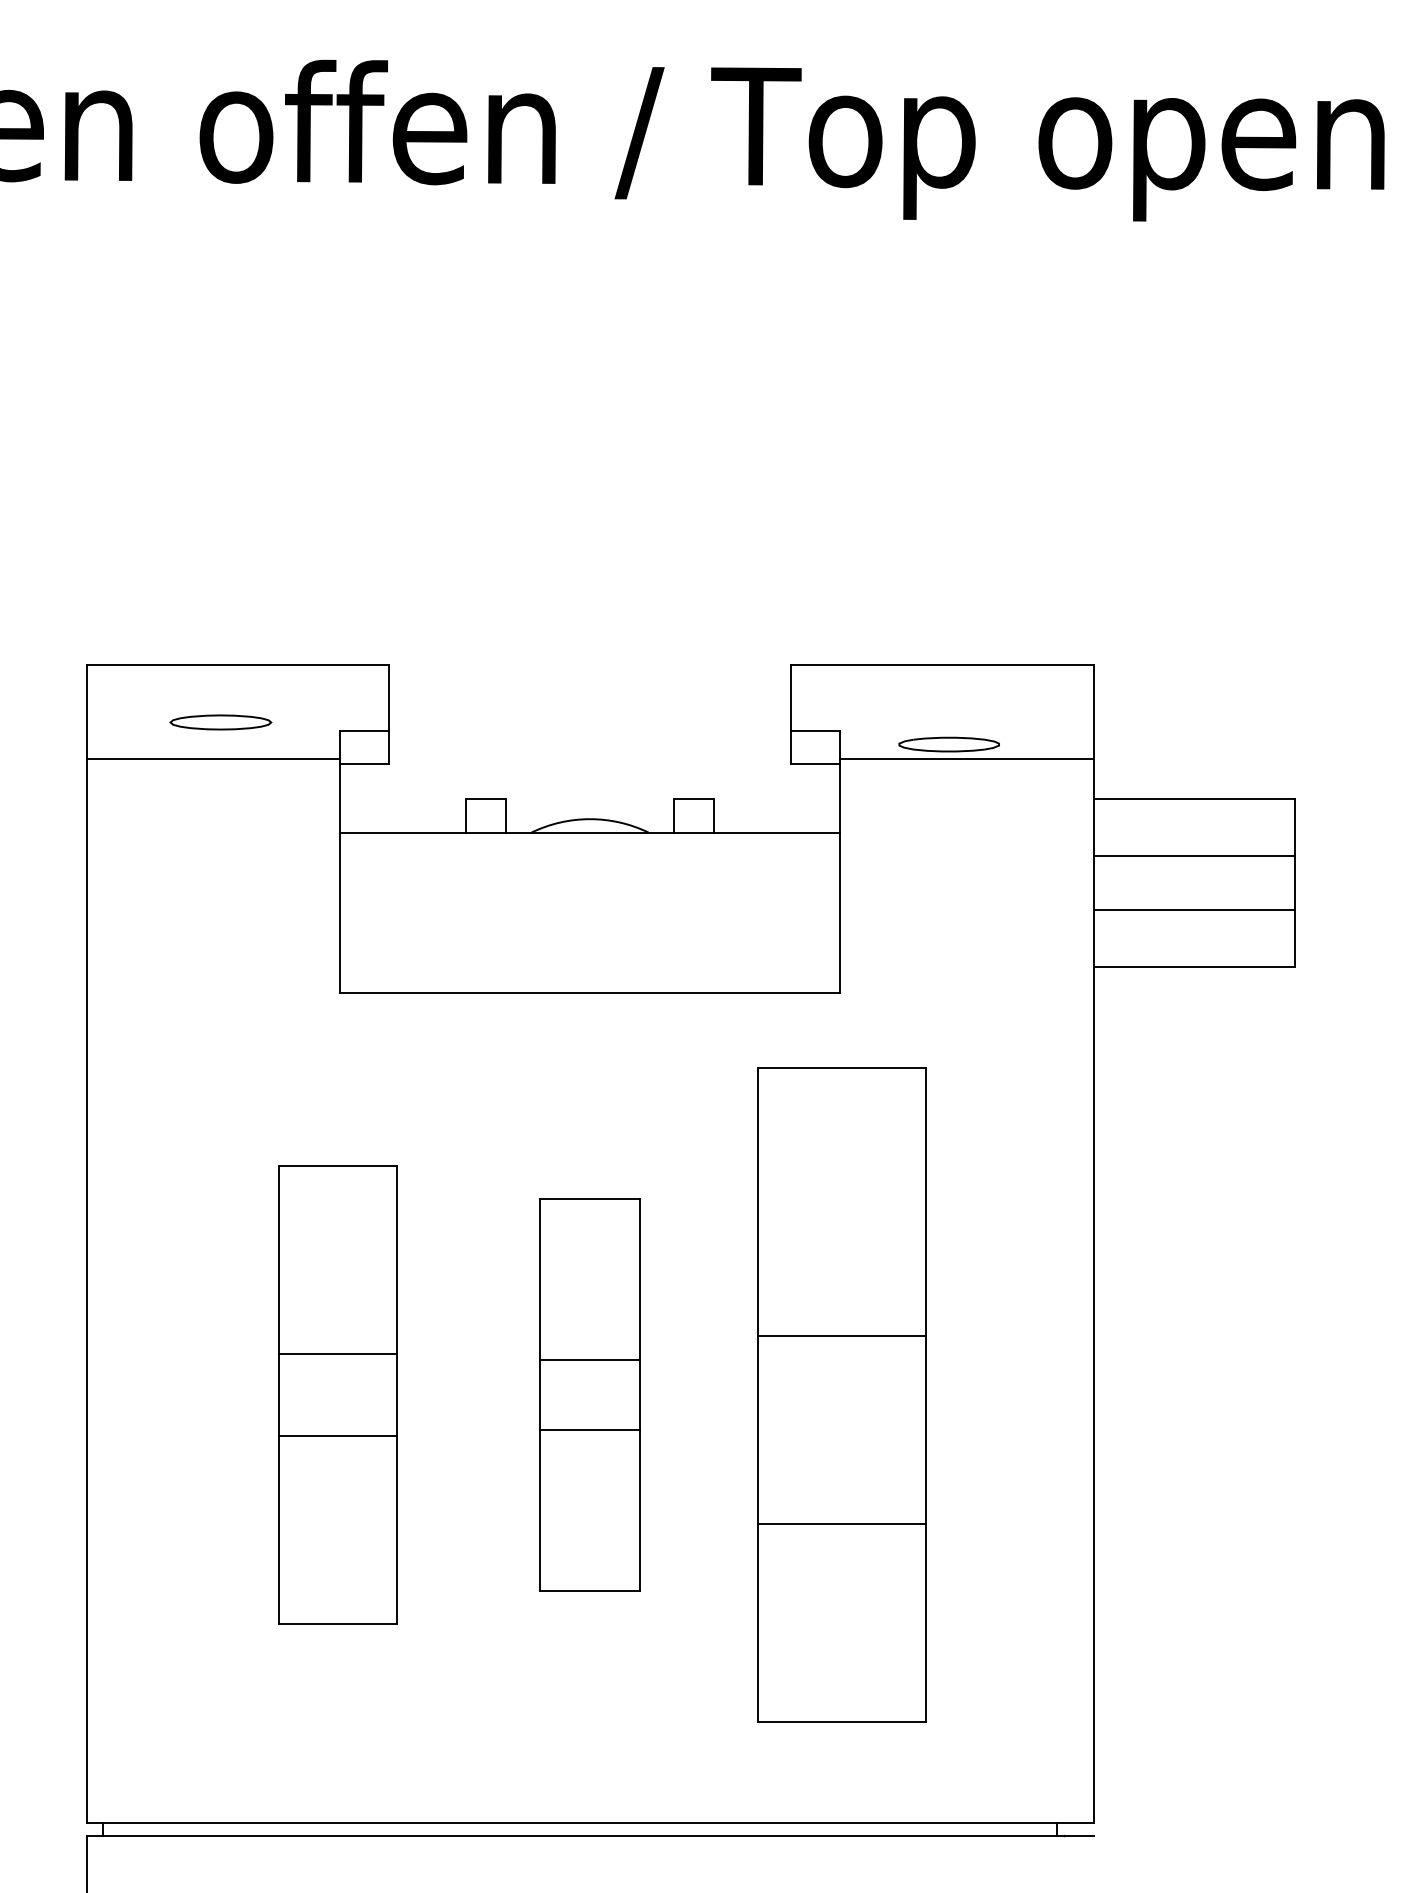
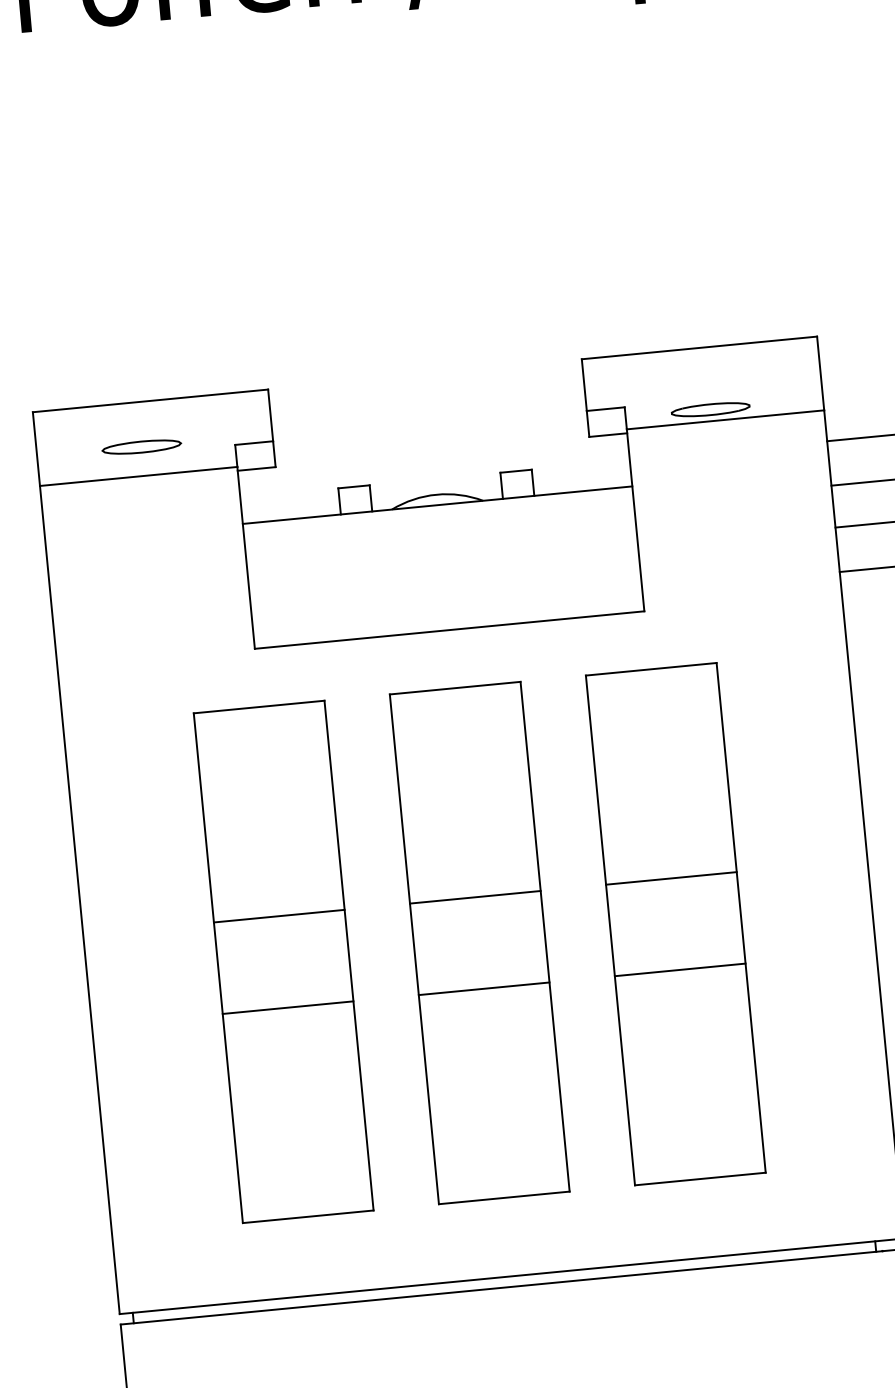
part: (337, 1394) -> (283, 961), size x1.43
part: (589, 1394) -> (479, 942), size x1.67
line: (841, 1523) -> (679, 969), moved

